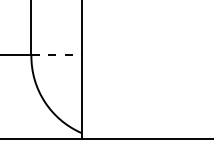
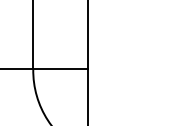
line: (57, 55) -> (61, 69), dashed -> solid

